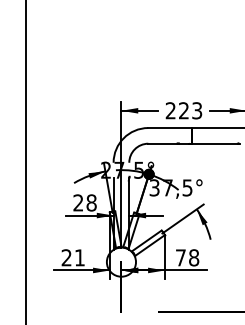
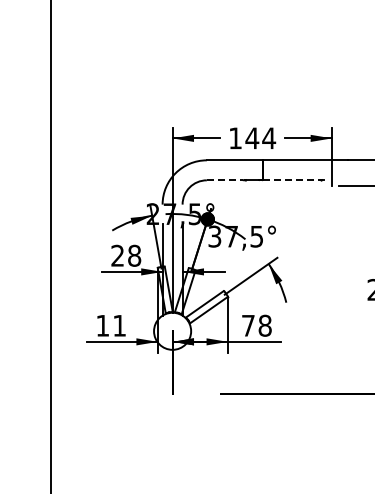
text: (184, 110) -> (252, 138), 223 -> 144
line: (162, 143) -> (224, 180), solid -> dashed
line: (214, 143) -> (291, 180), solid -> dashed
text: (66, 257) -> (102, 325), 21 -> 11

